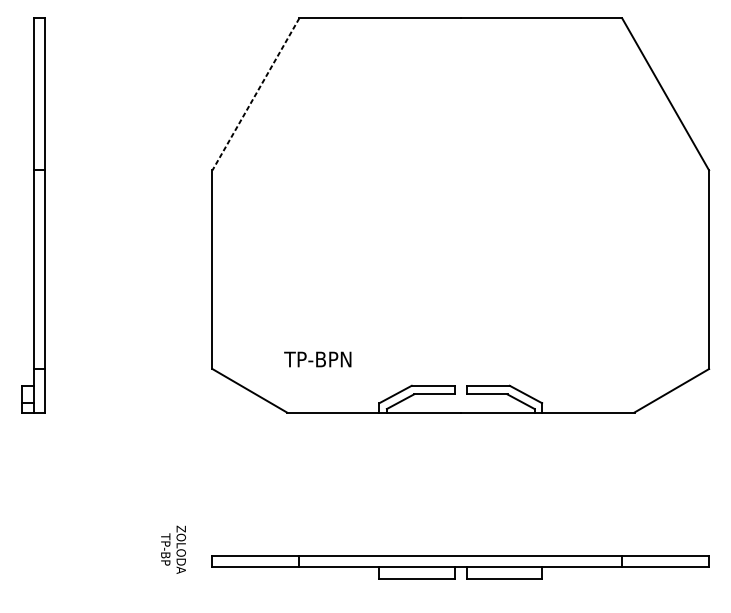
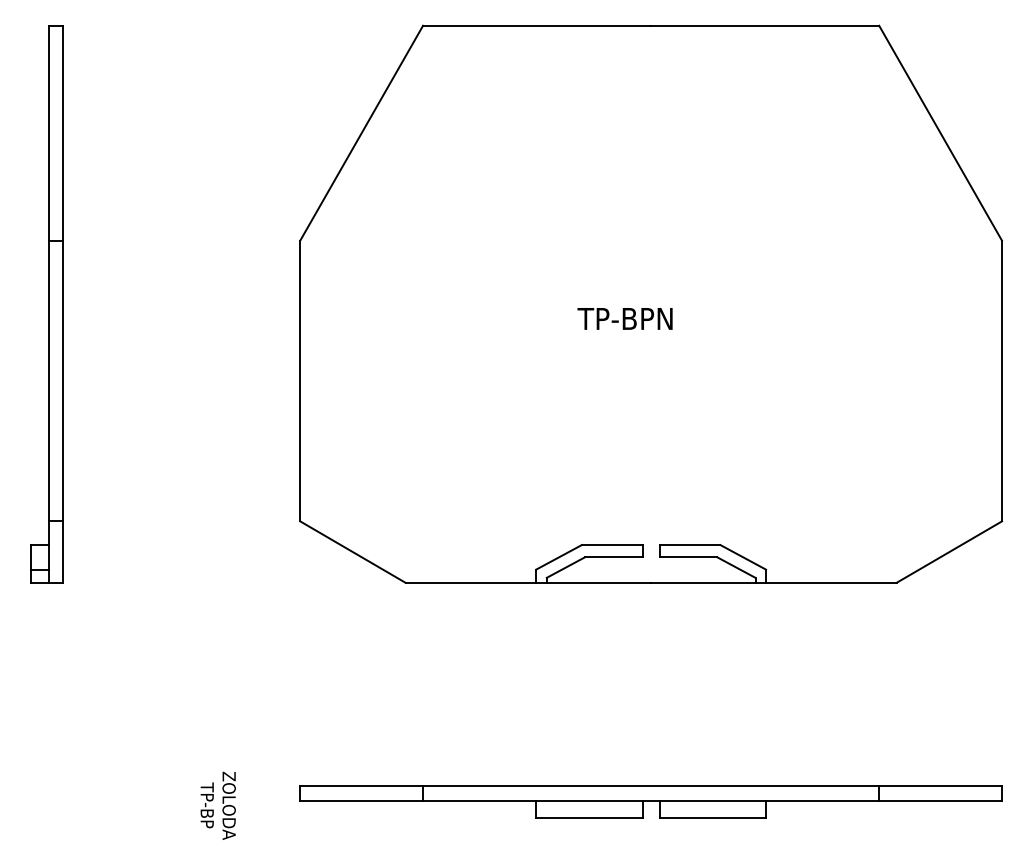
line: (255, 94) -> (361, 133), dashed -> solid
text: (317, 359) -> (624, 318), moved
text: (173, 549) -> (217, 805), moved

